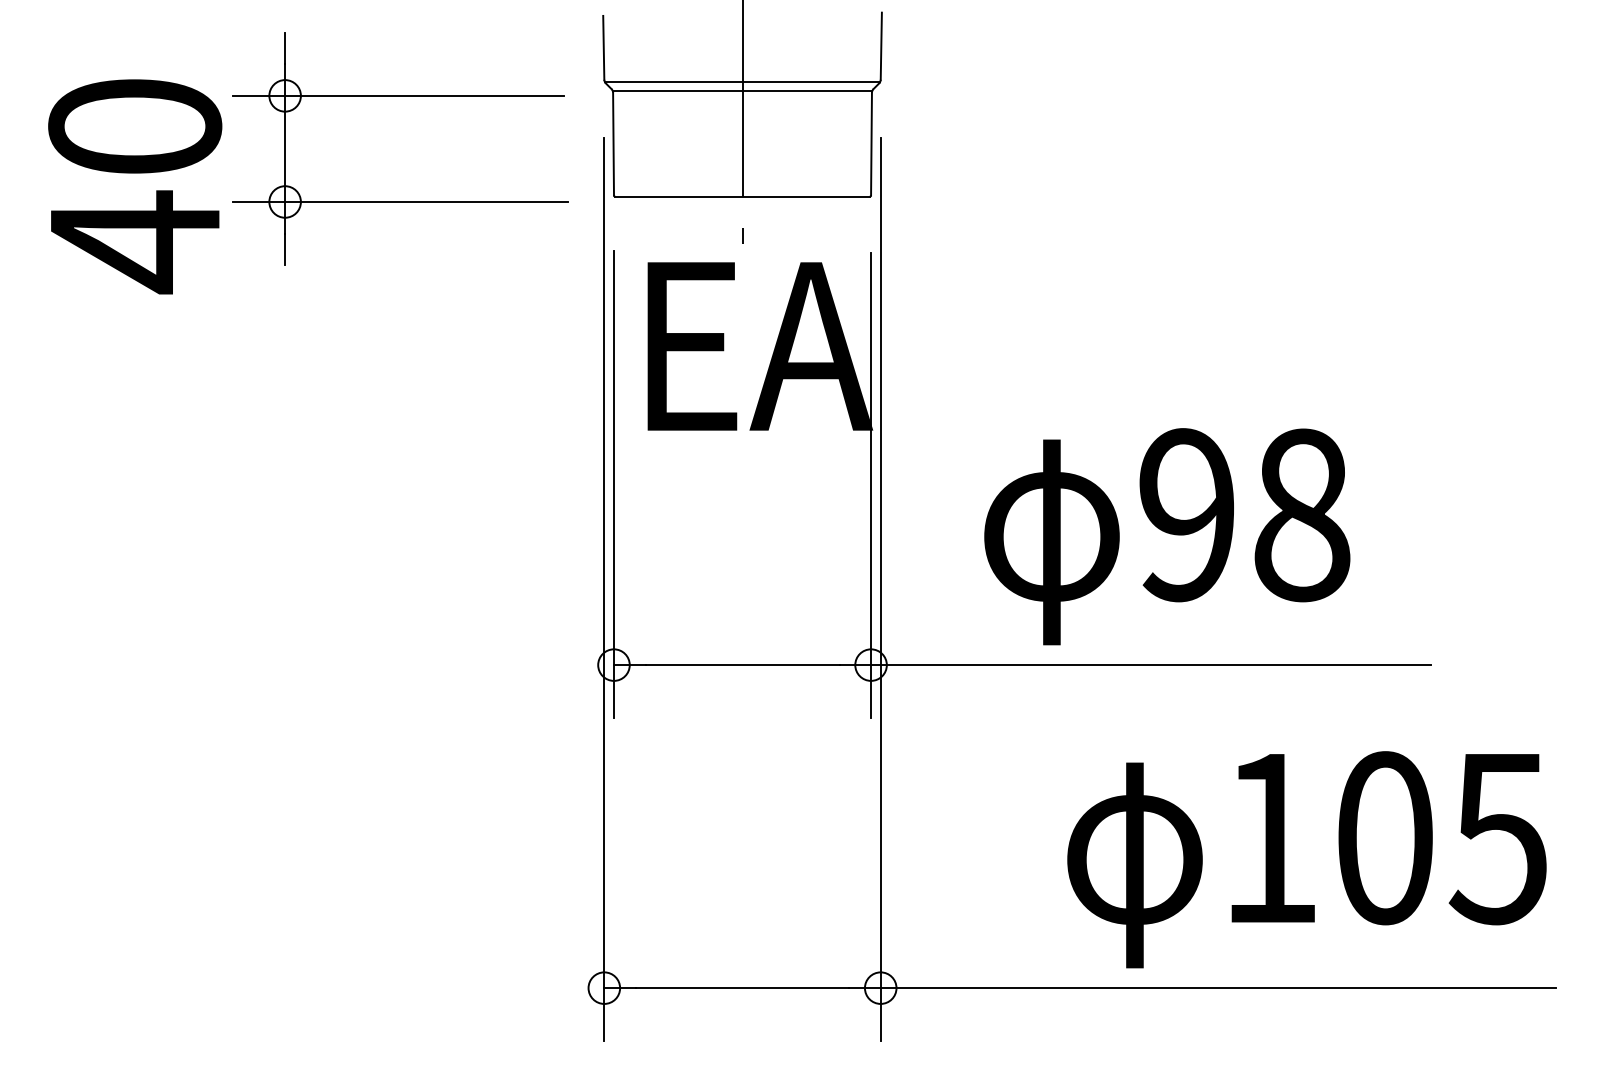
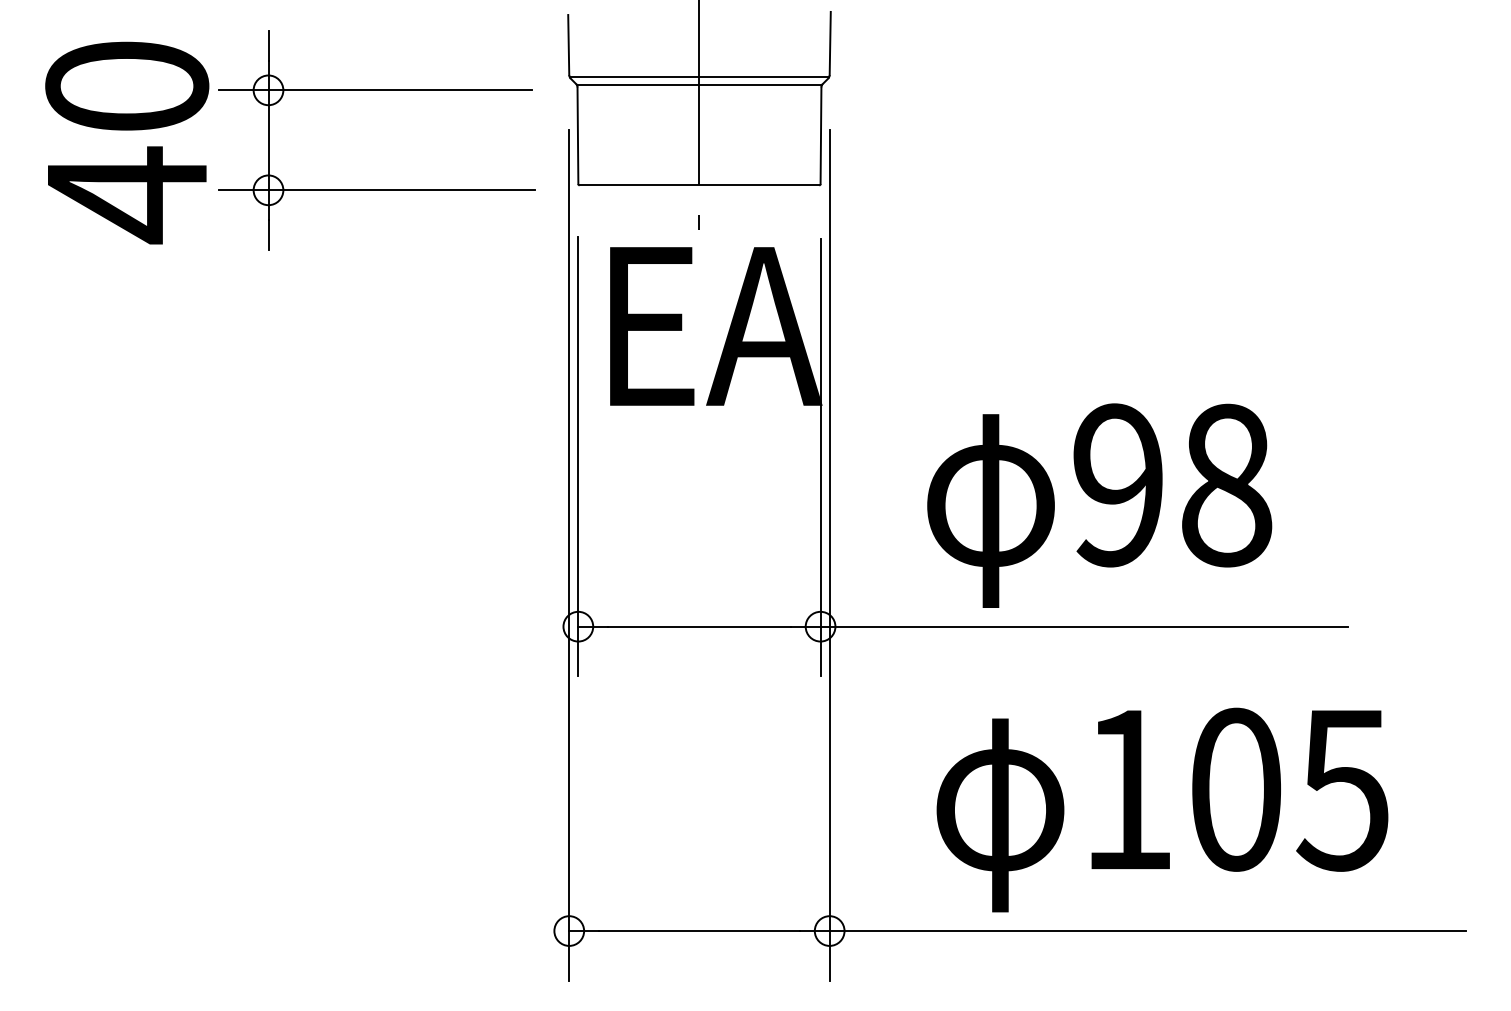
text: (135, 186) -> (127, 142), moved
text: (1306, 859) -> (1162, 809), moved

